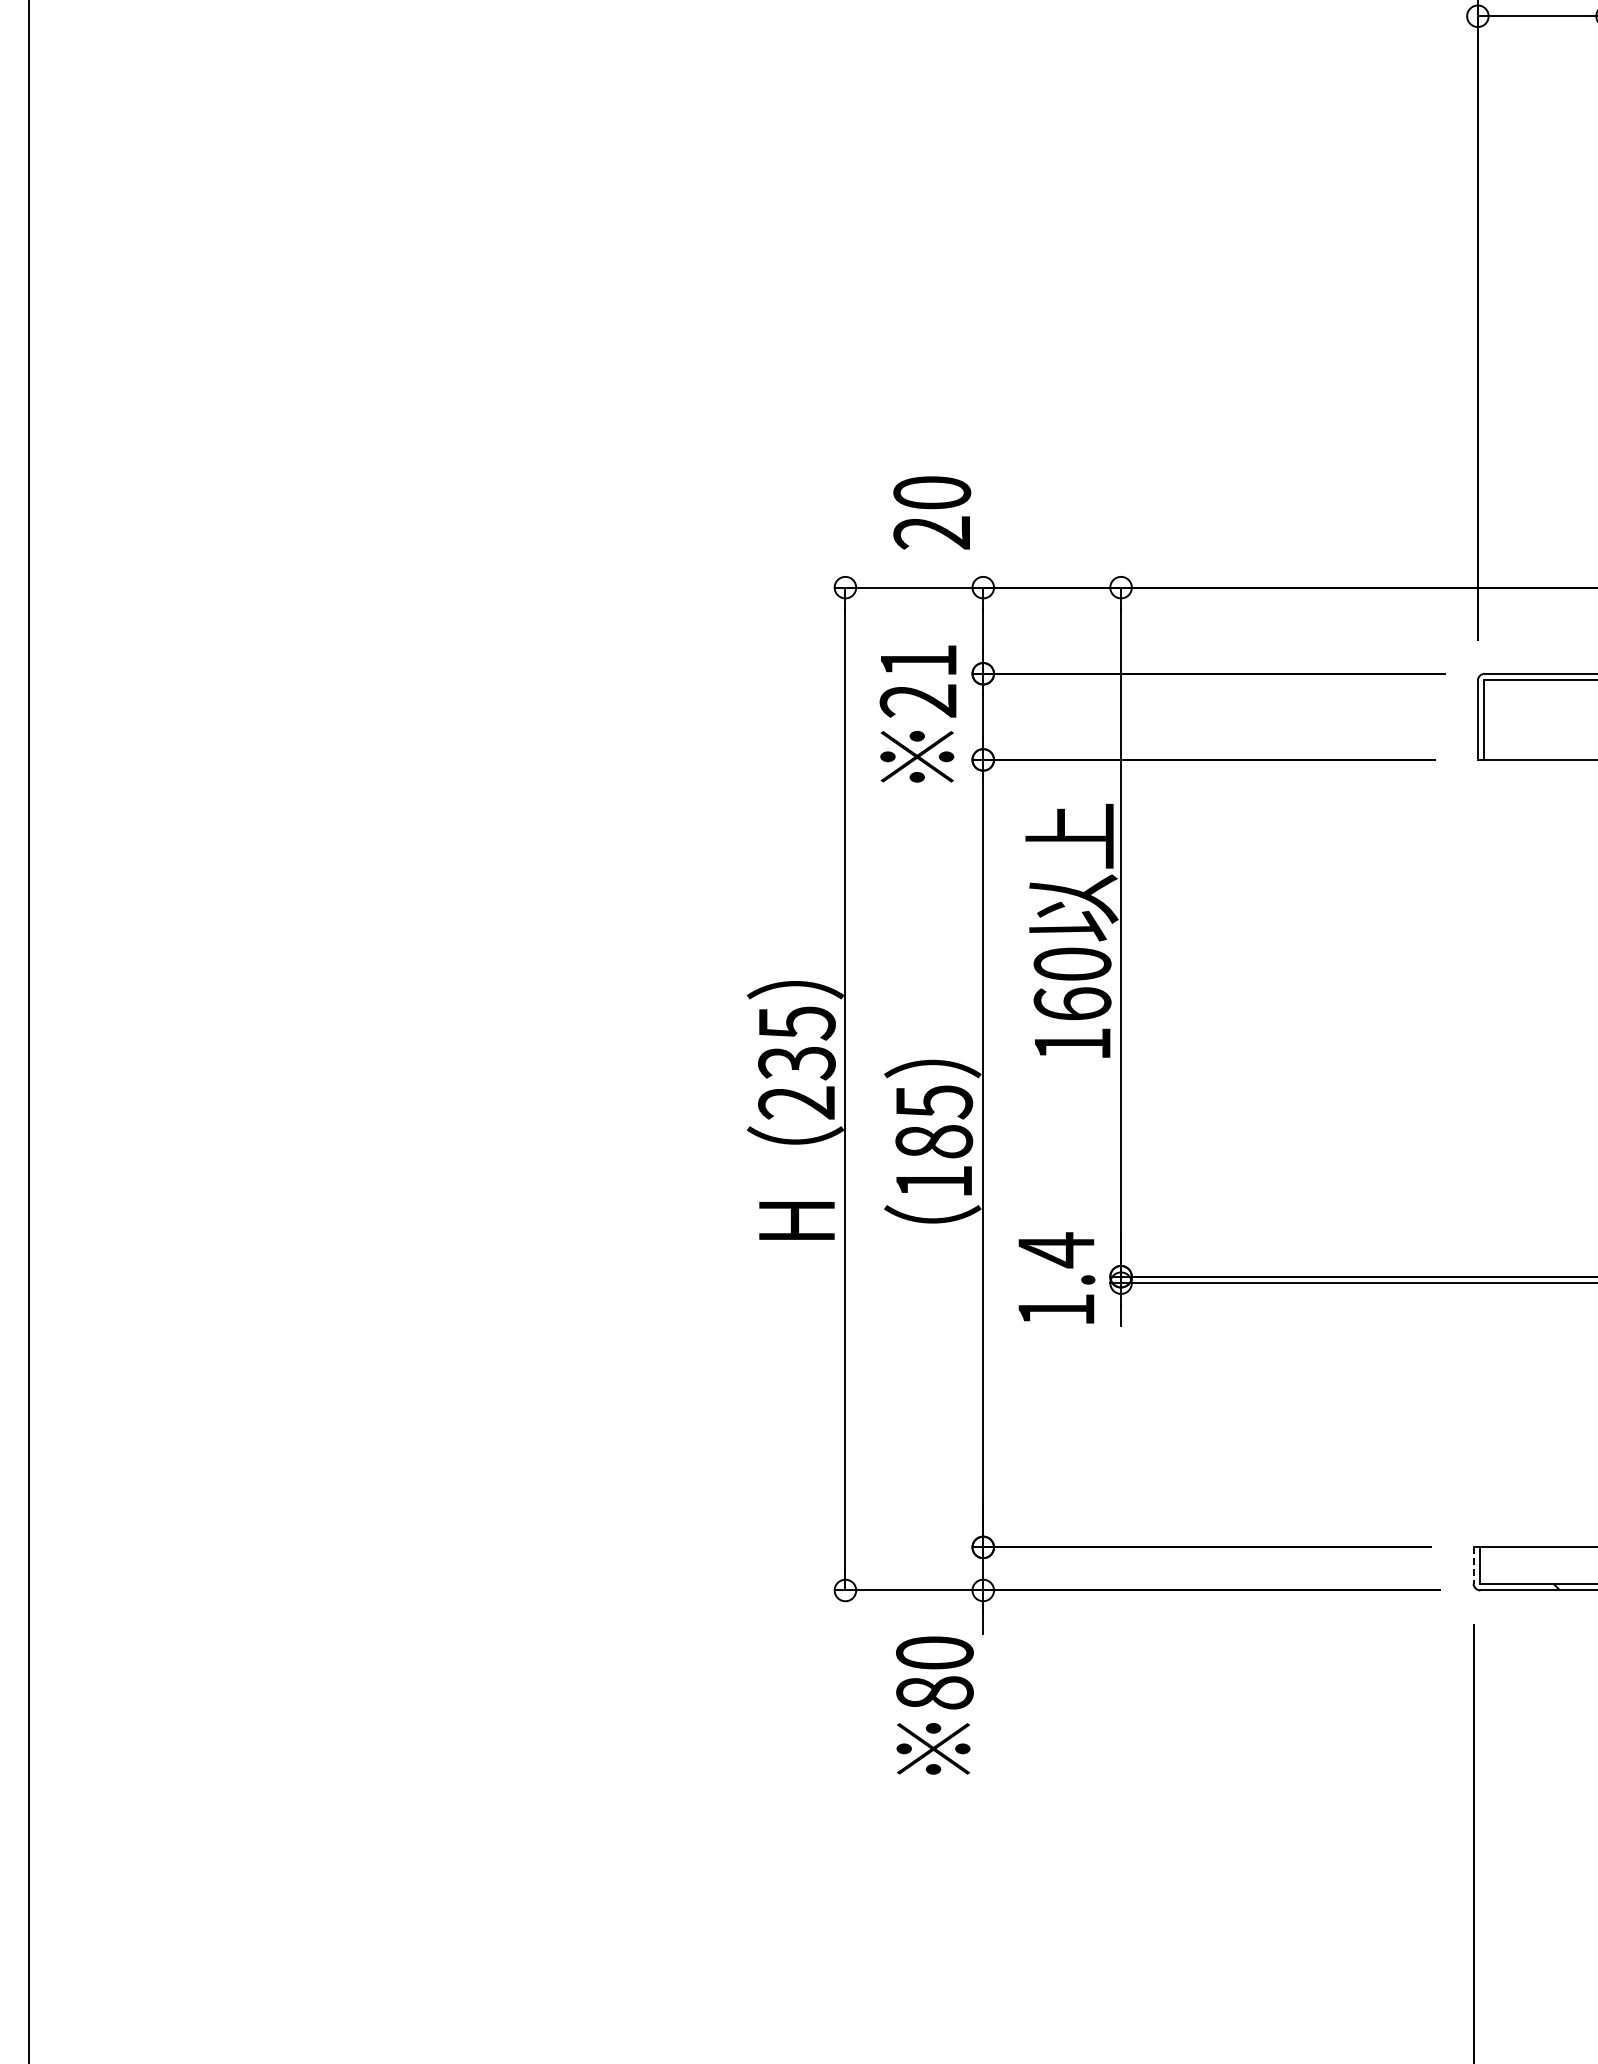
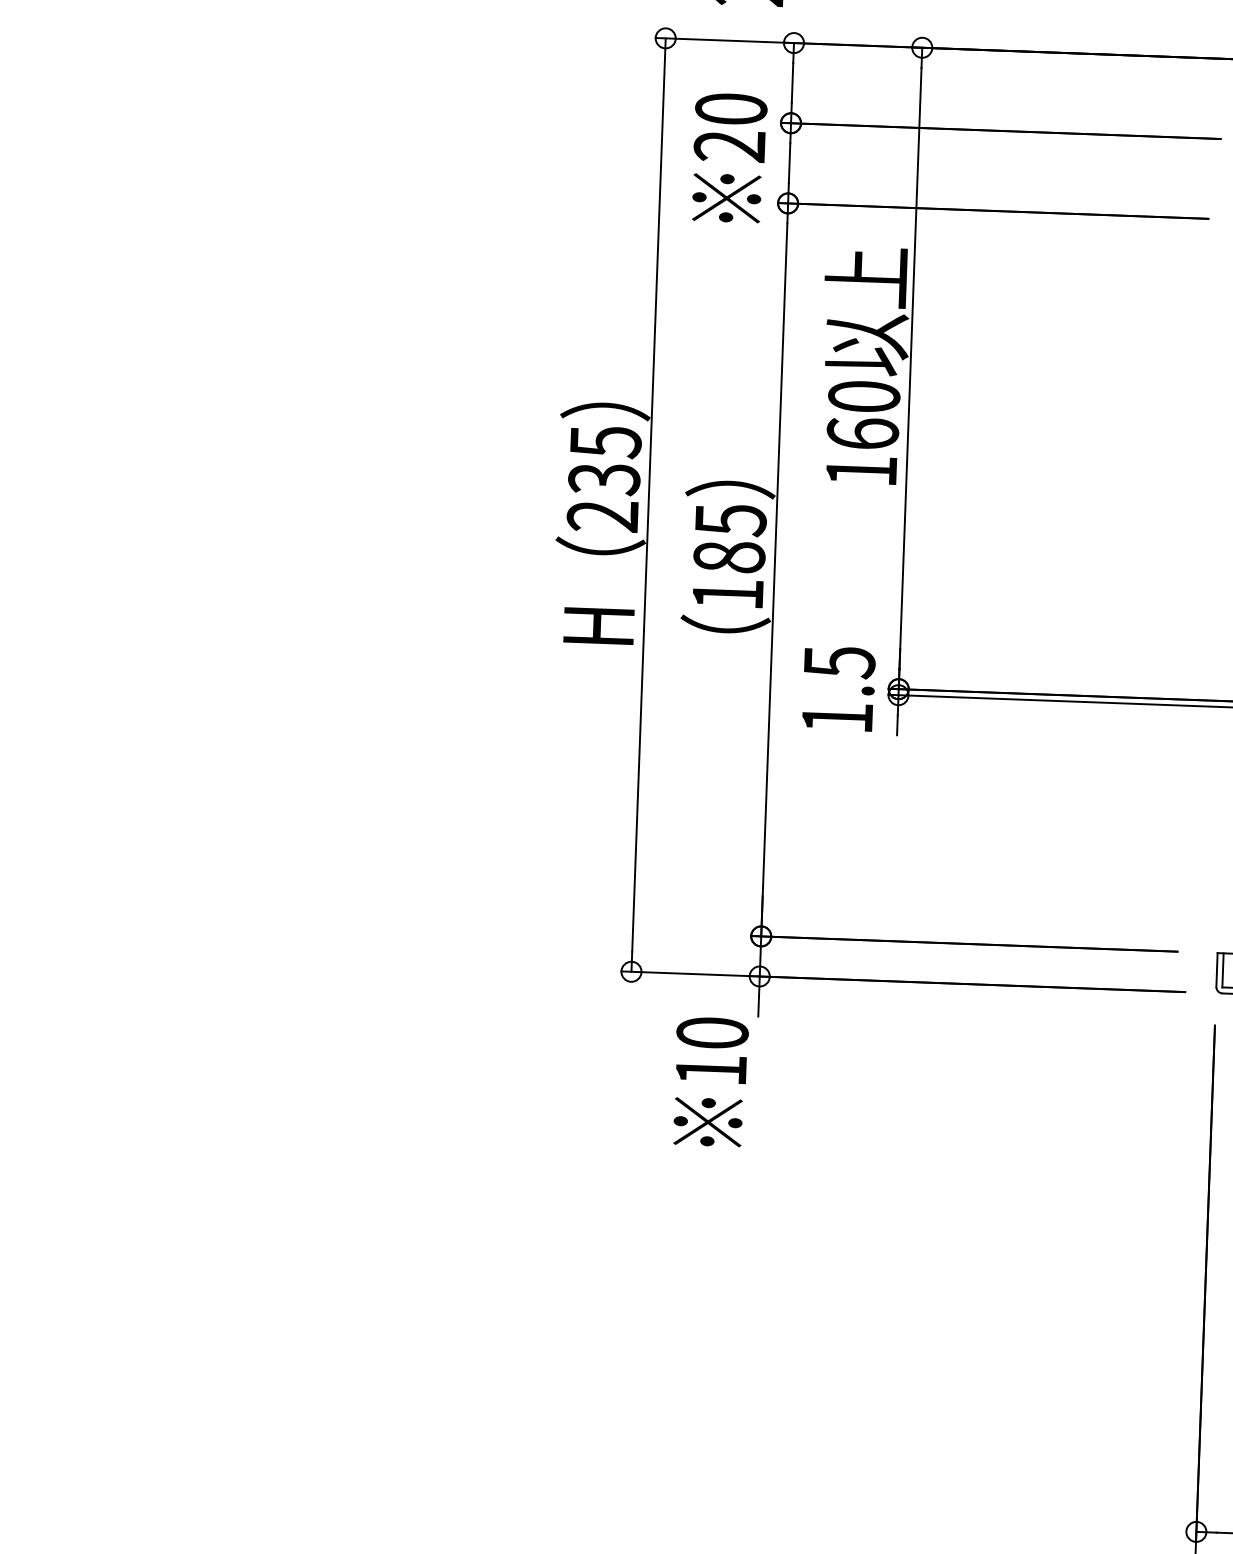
text: (918, 660) -> (731, 108), 21 -> 20
text: (1056, 1250) -> (839, 662), 1.4 -> 1.5
line: (1473, 1565) -> (1216, 969), dashed -> solid
text: (934, 1692) -> (710, 1069), 80 -> 10

